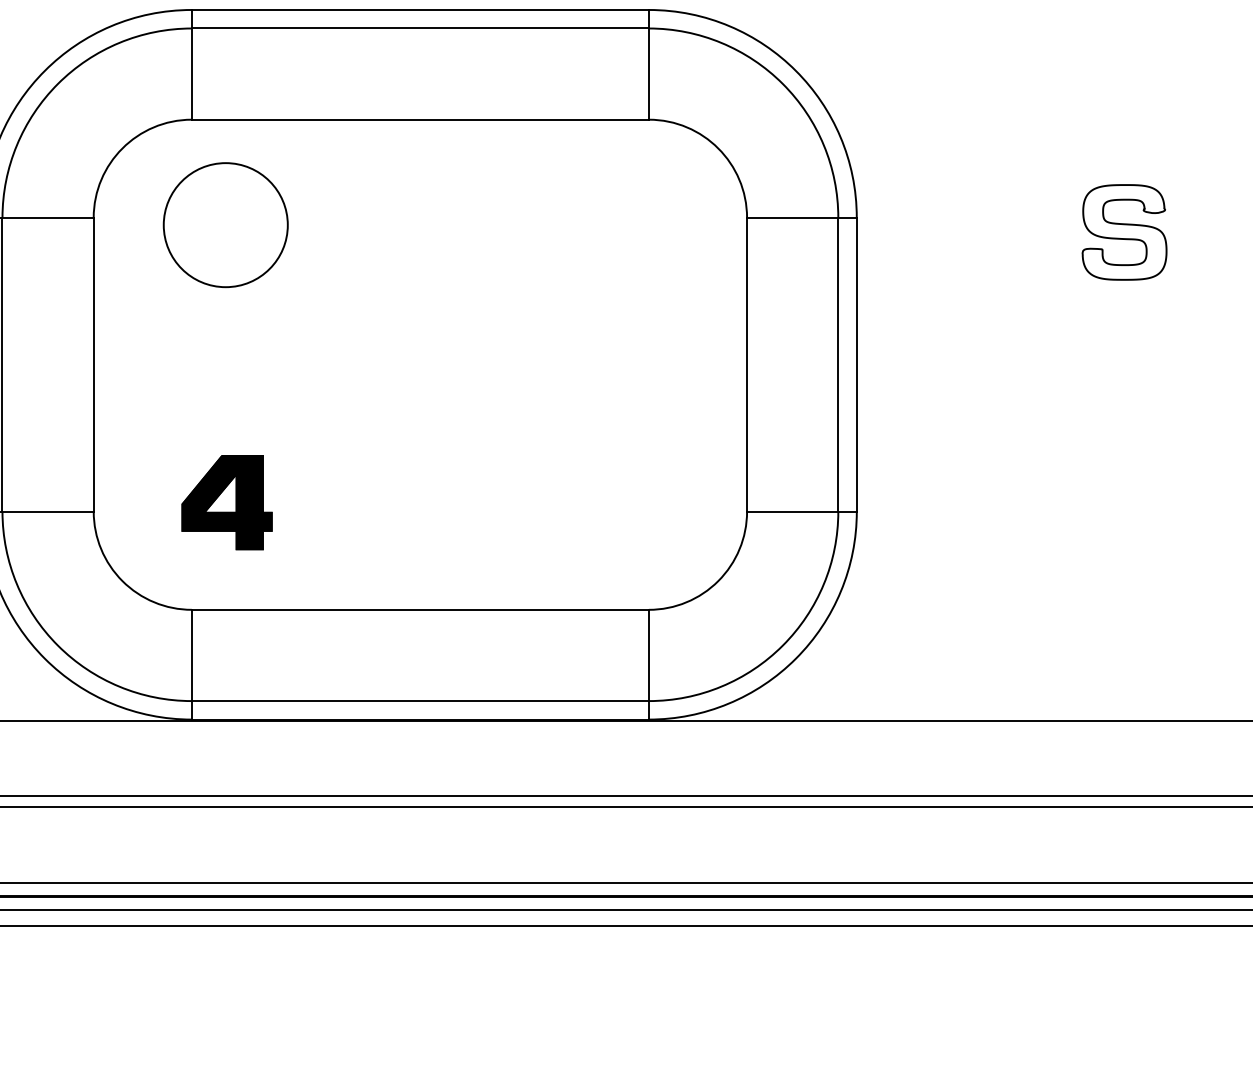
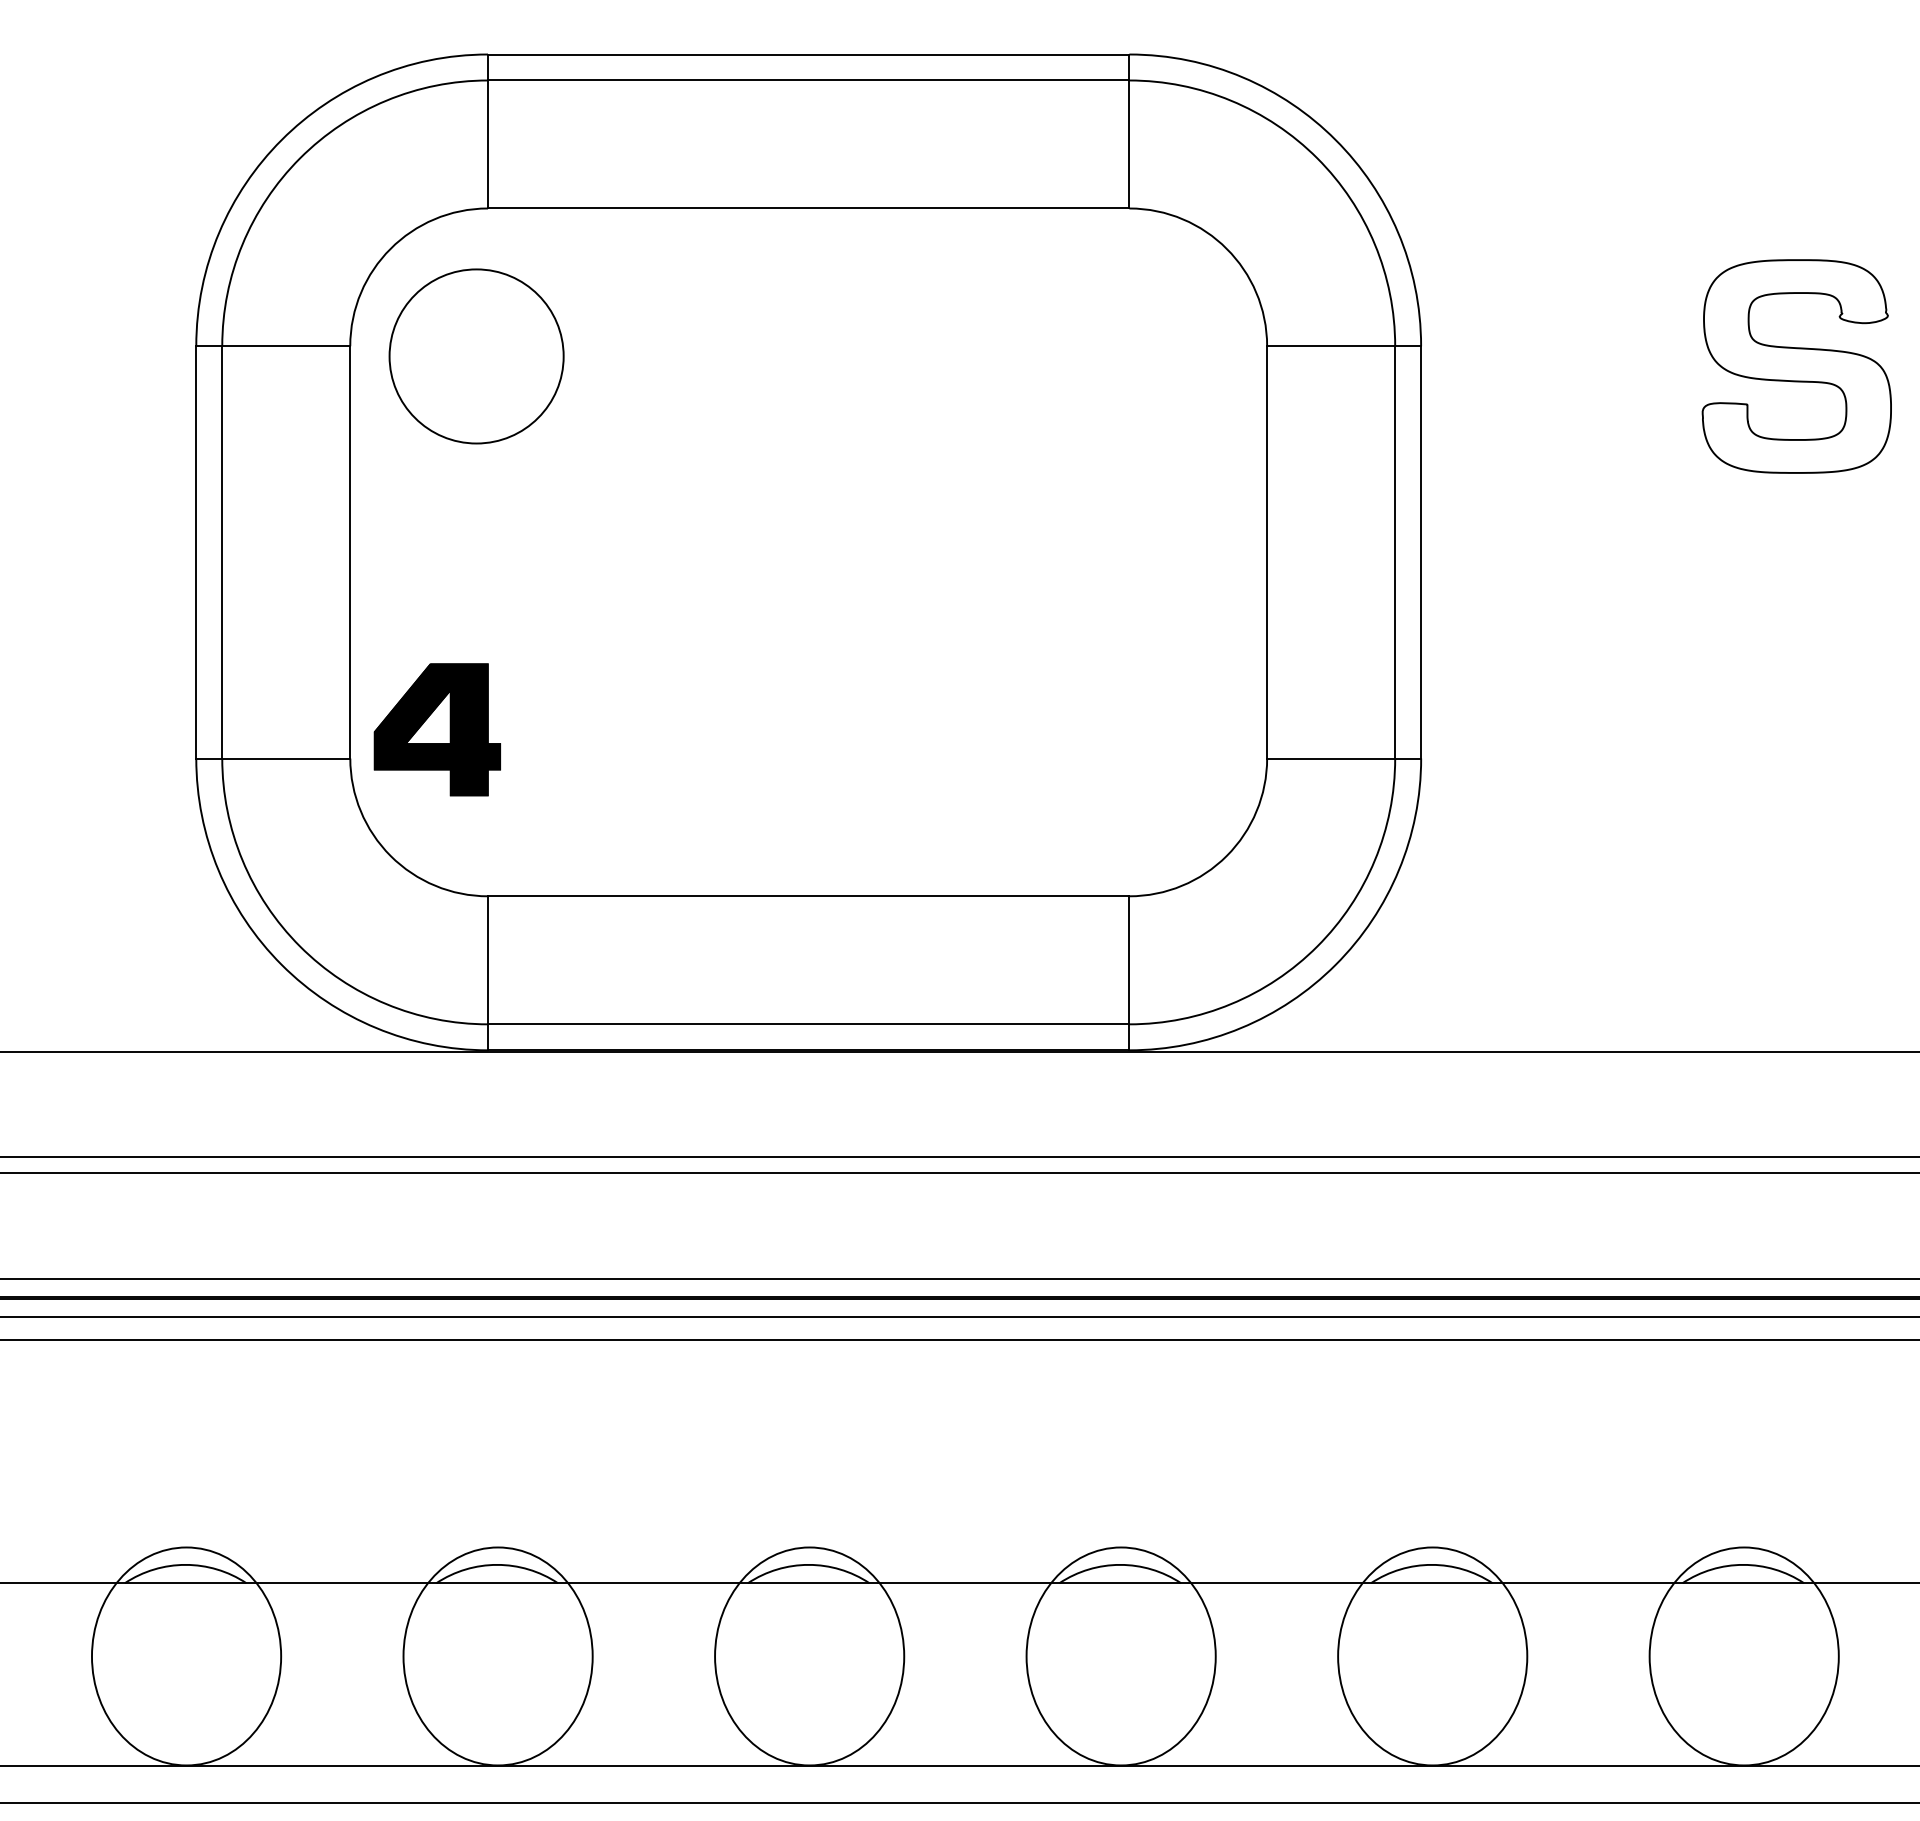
circle: (225, 225) -> (476, 356), moved
part: (1124, 232) -> (1796, 366), size x1.6
part: (226, 502) -> (436, 729), moved

